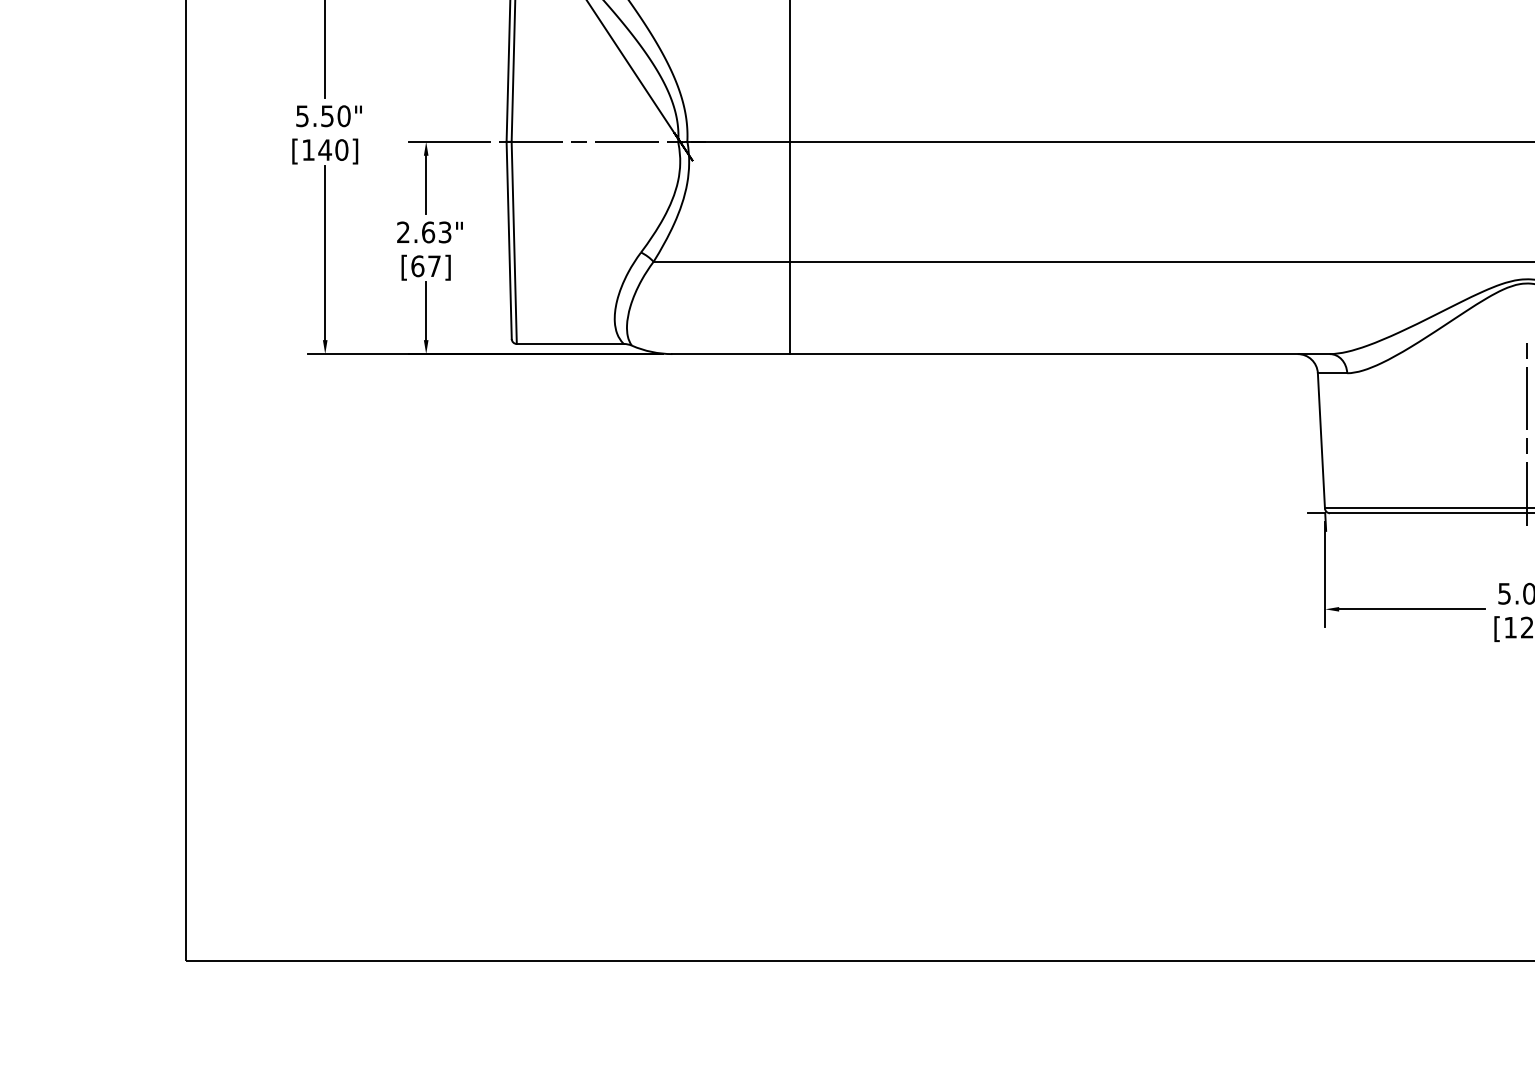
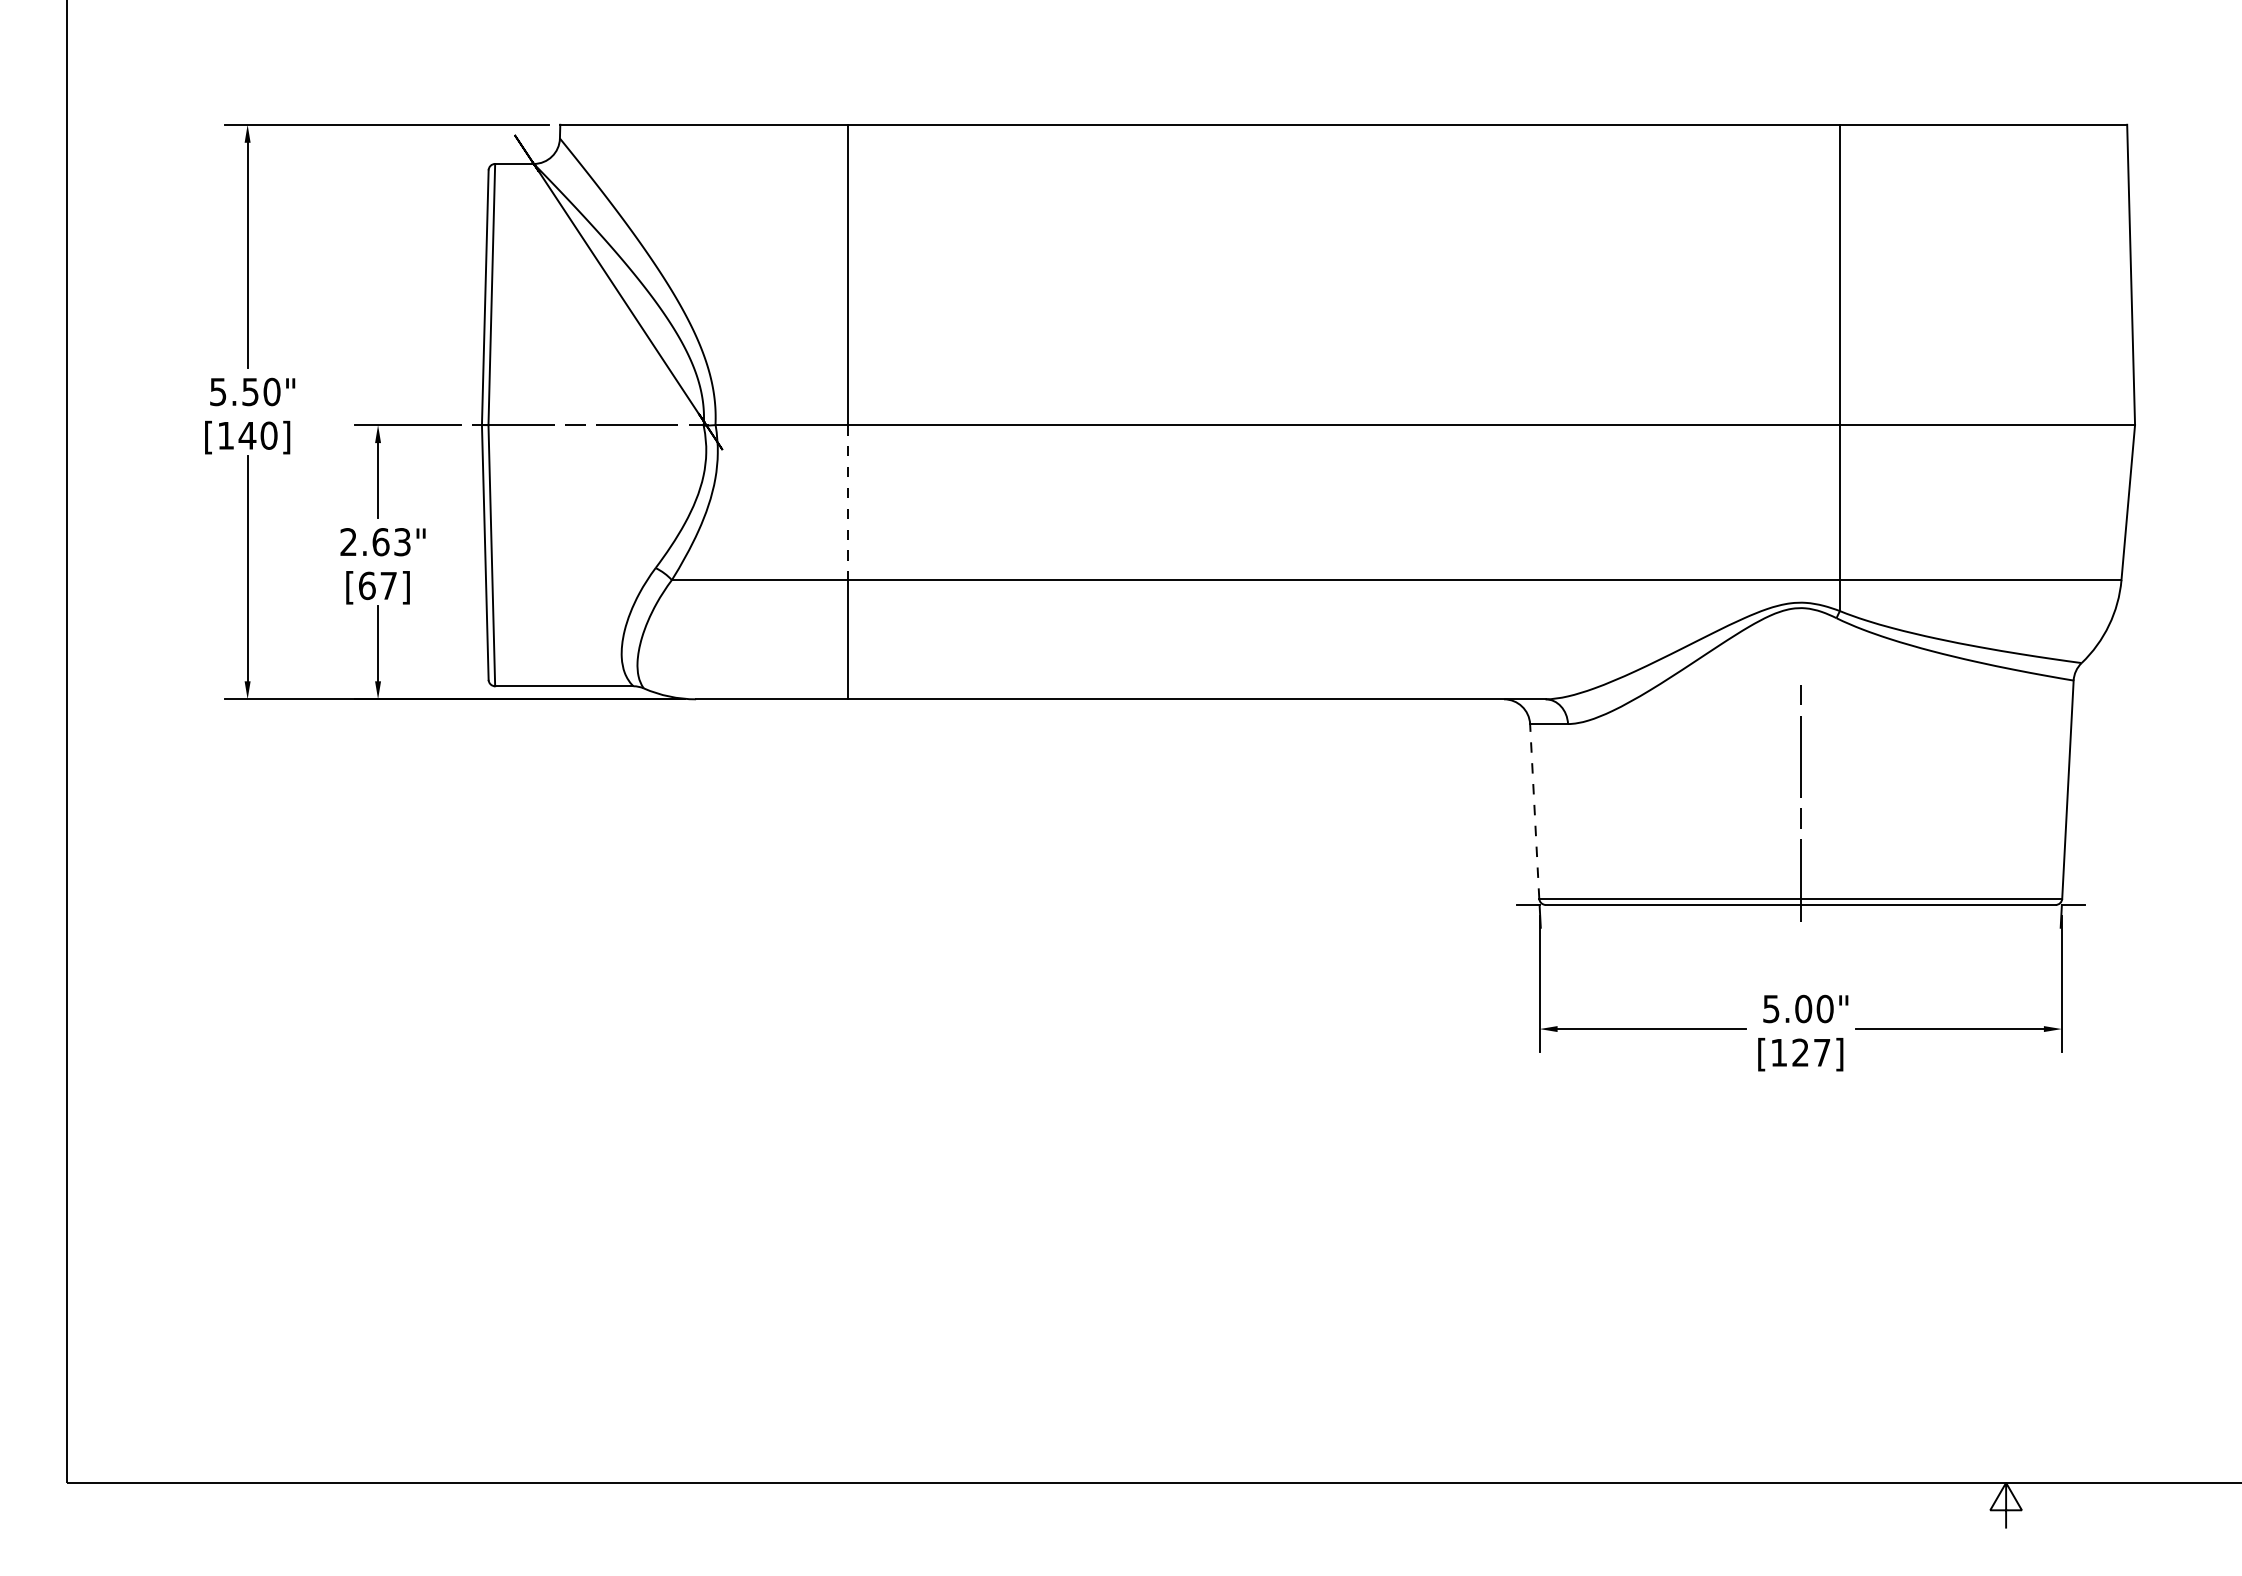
line: (789, 201) -> (847, 502), solid -> dashed
line: (1321, 440) -> (1534, 810), solid -> dashed

